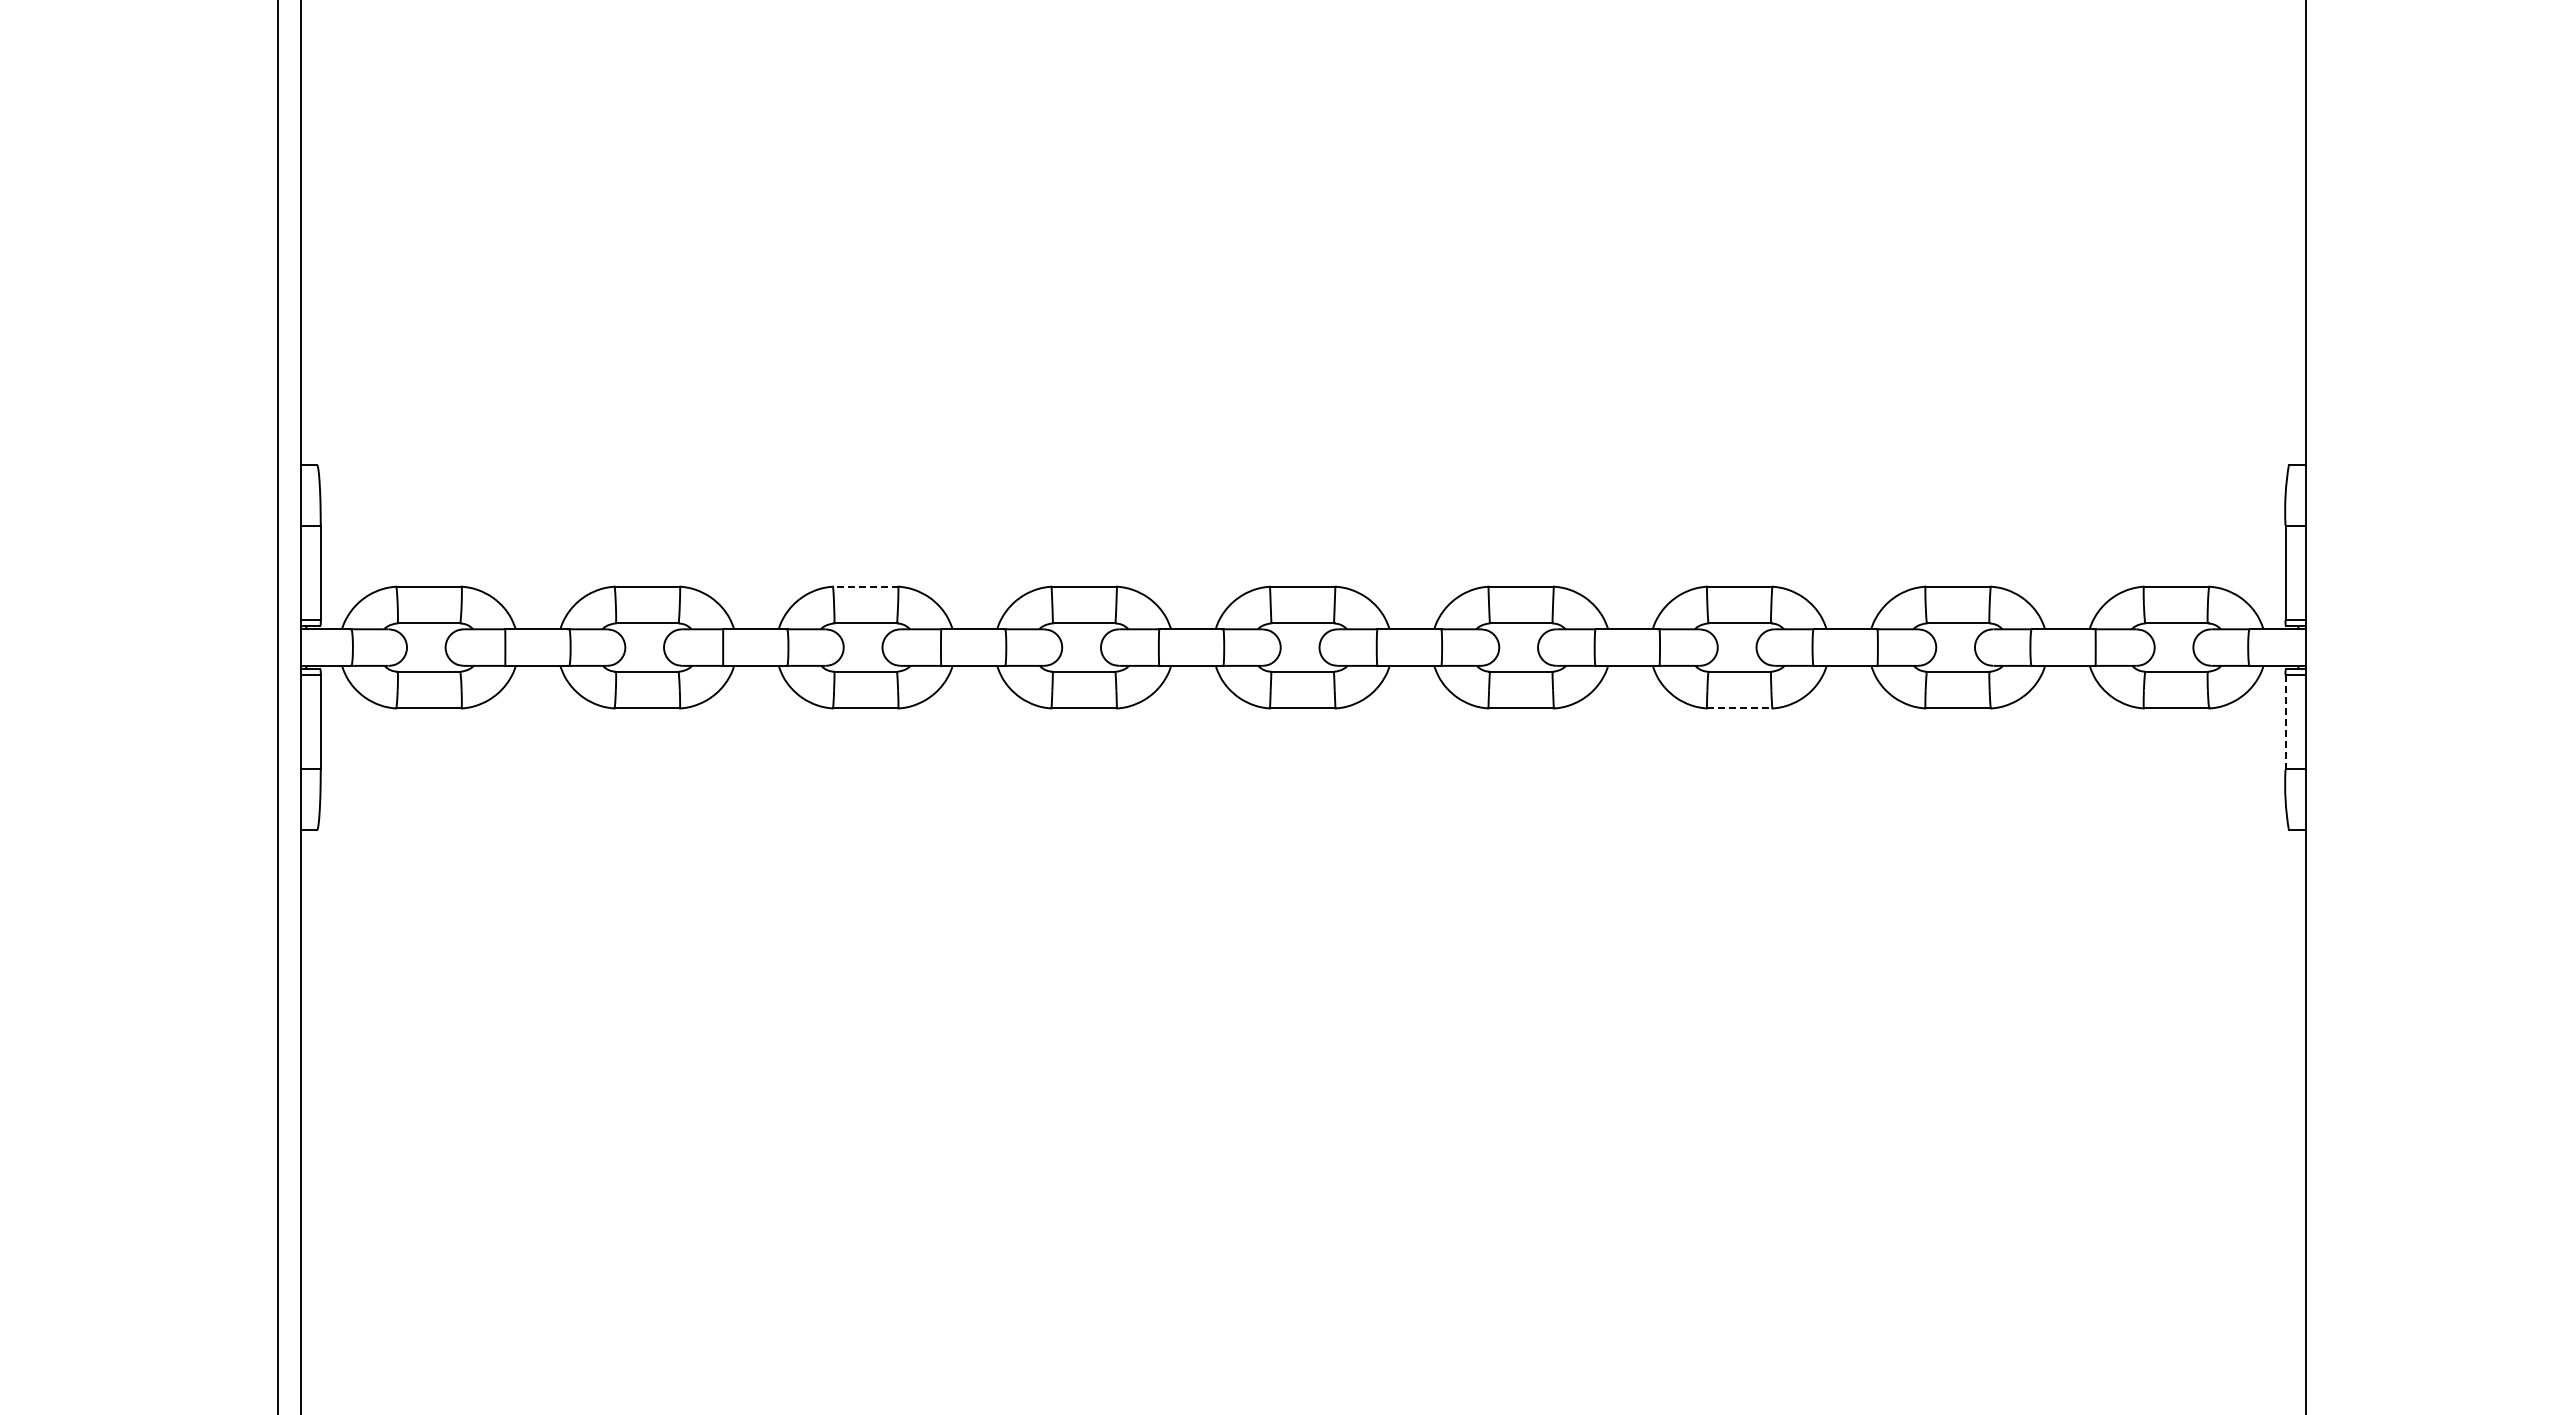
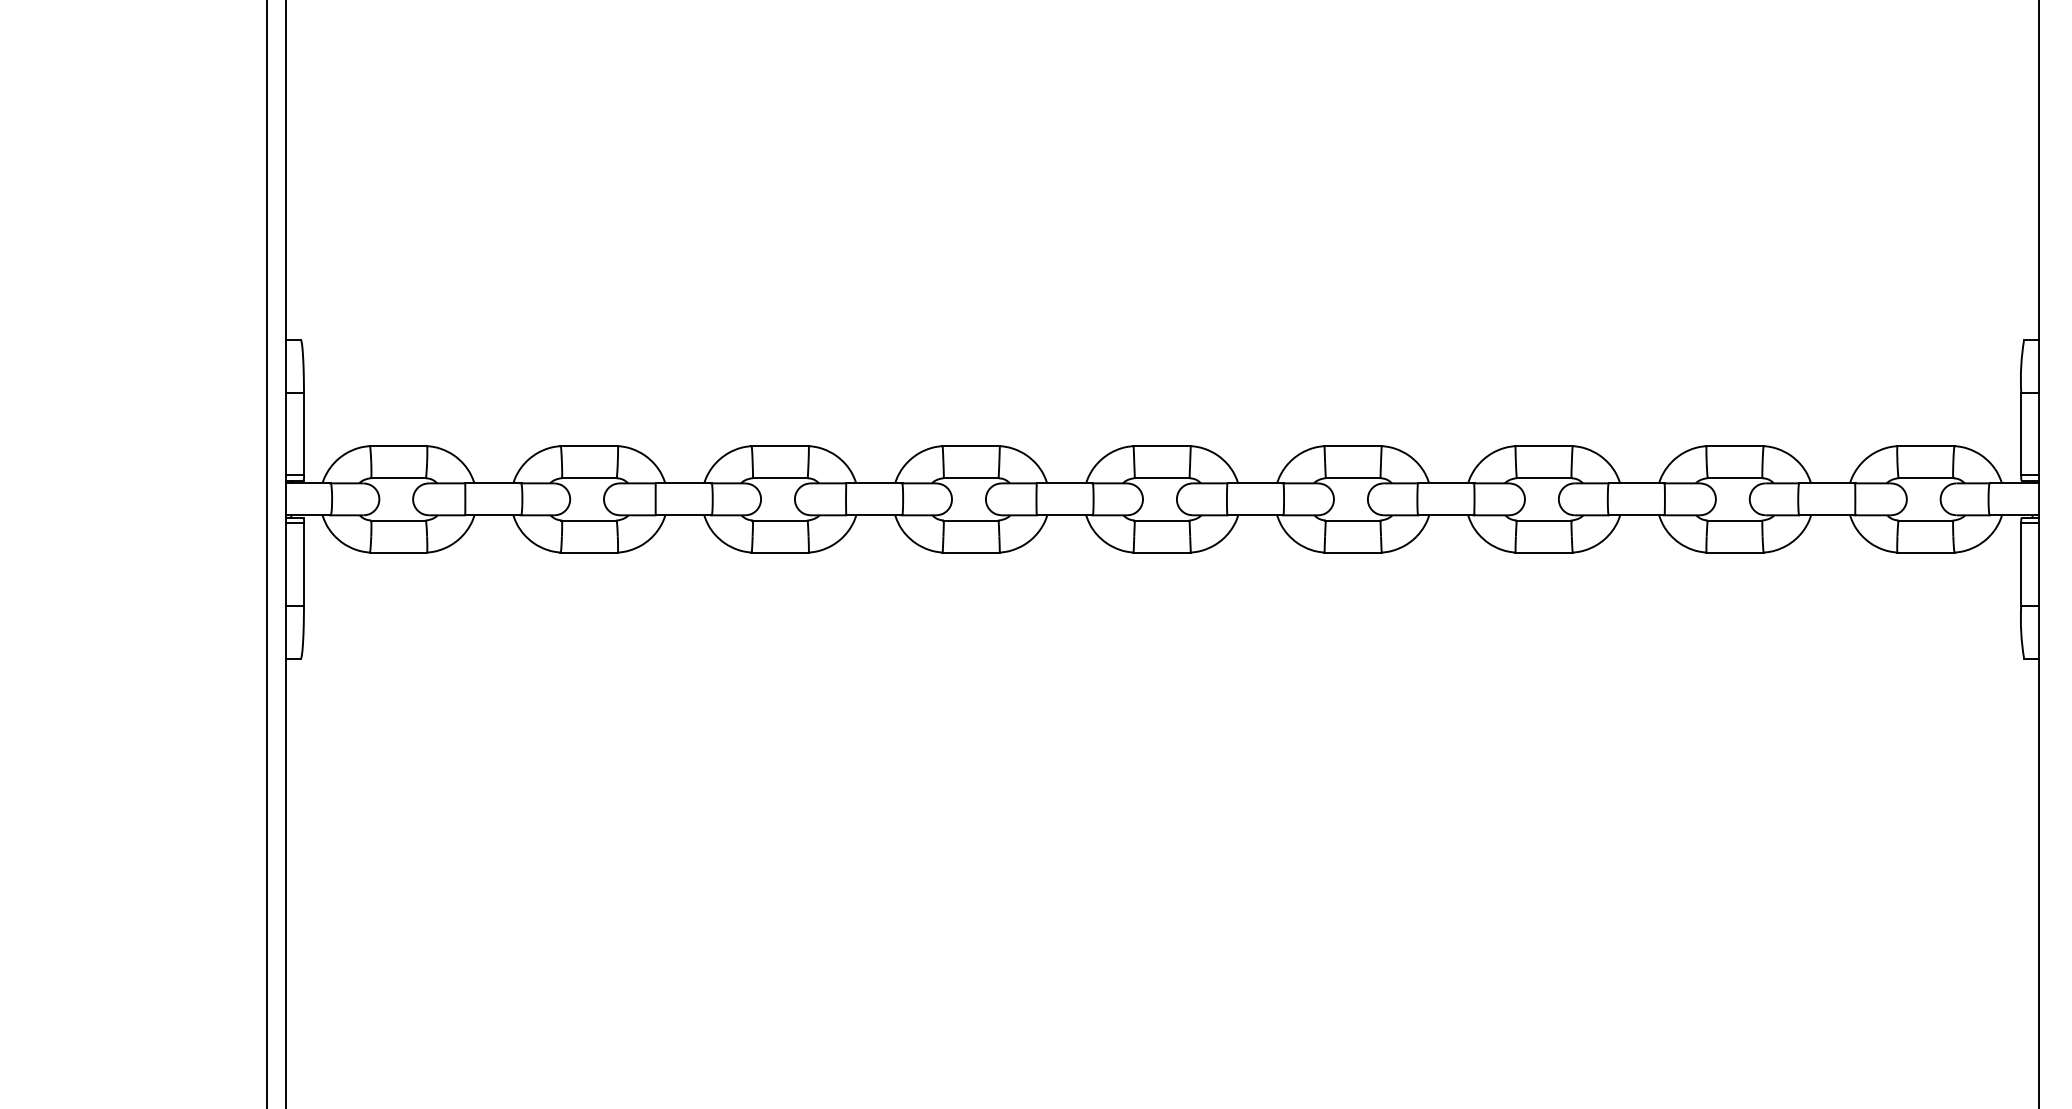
line: (865, 586) -> (780, 445), dashed -> solid
line: (1740, 708) -> (1544, 552), dashed -> solid
line: (2285, 722) -> (2021, 564), dashed -> solid

